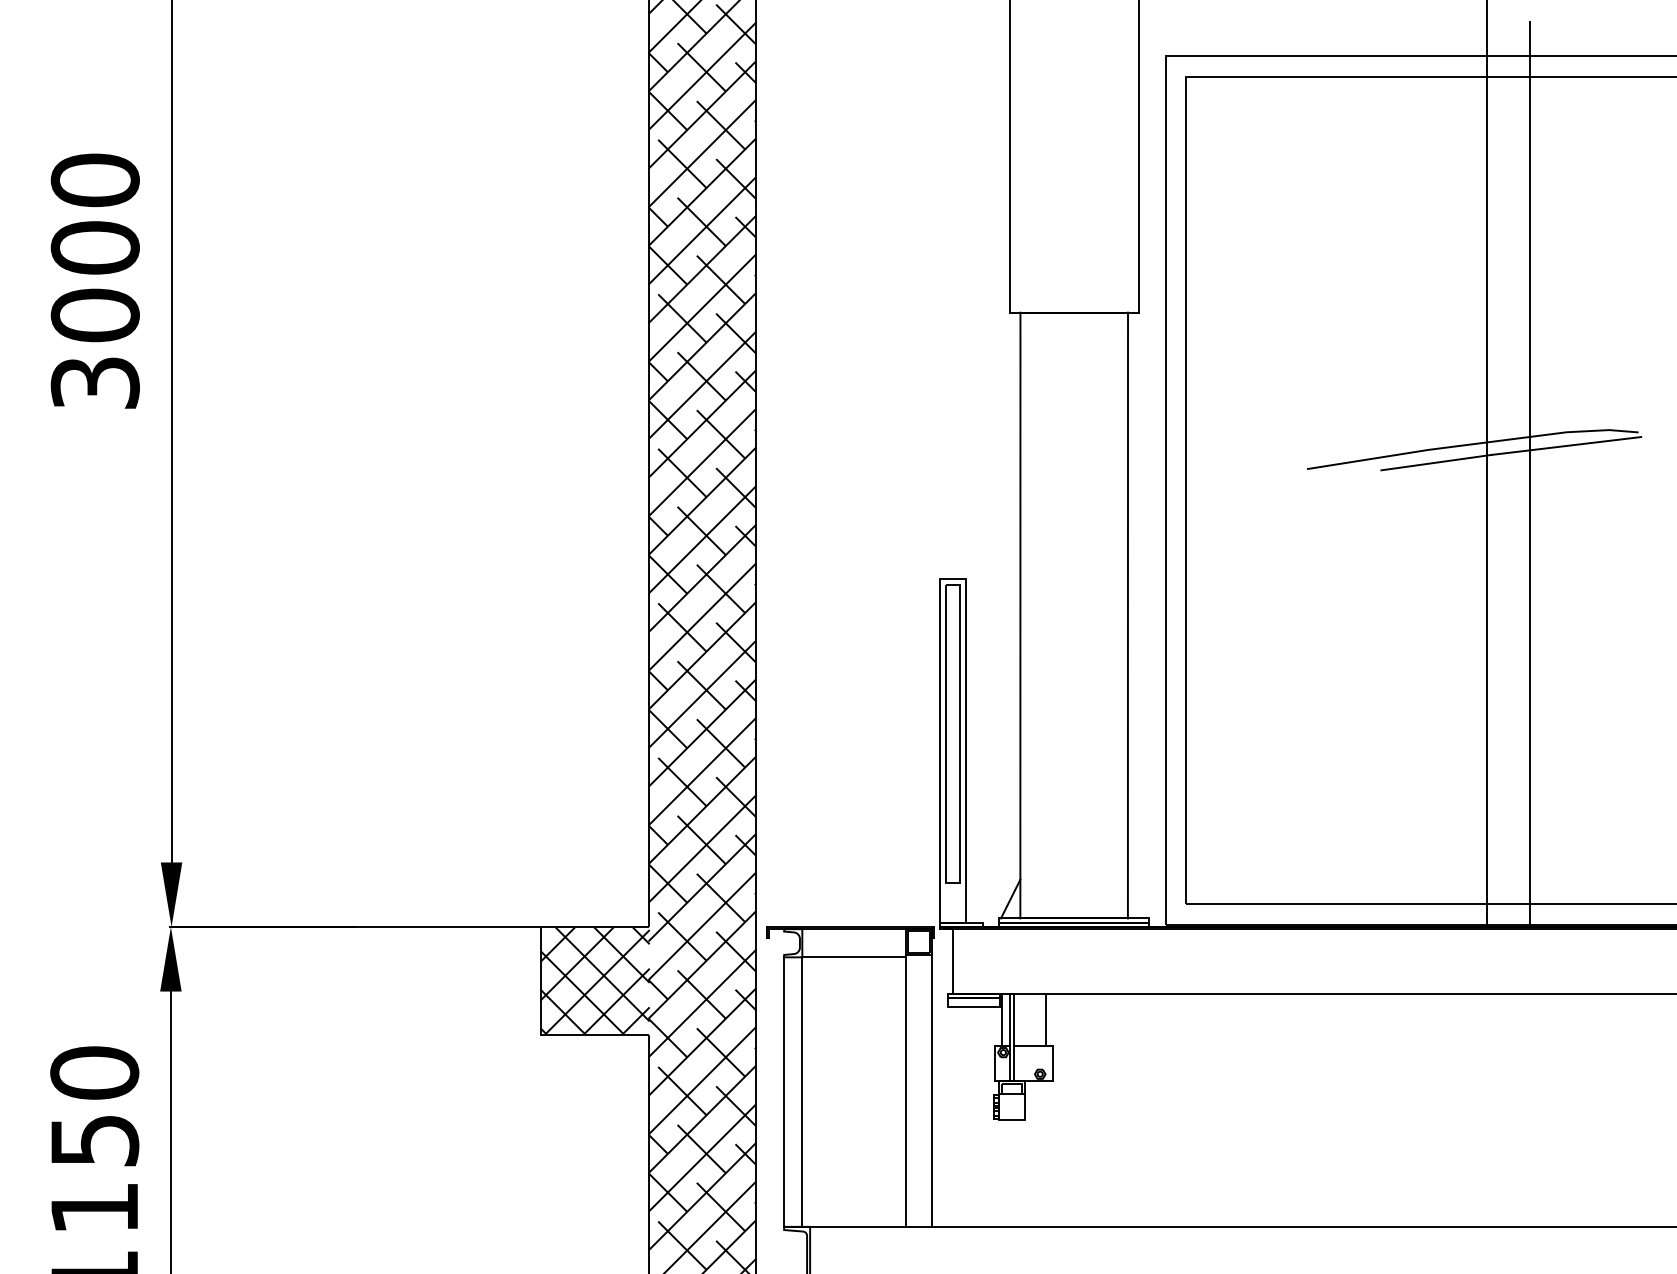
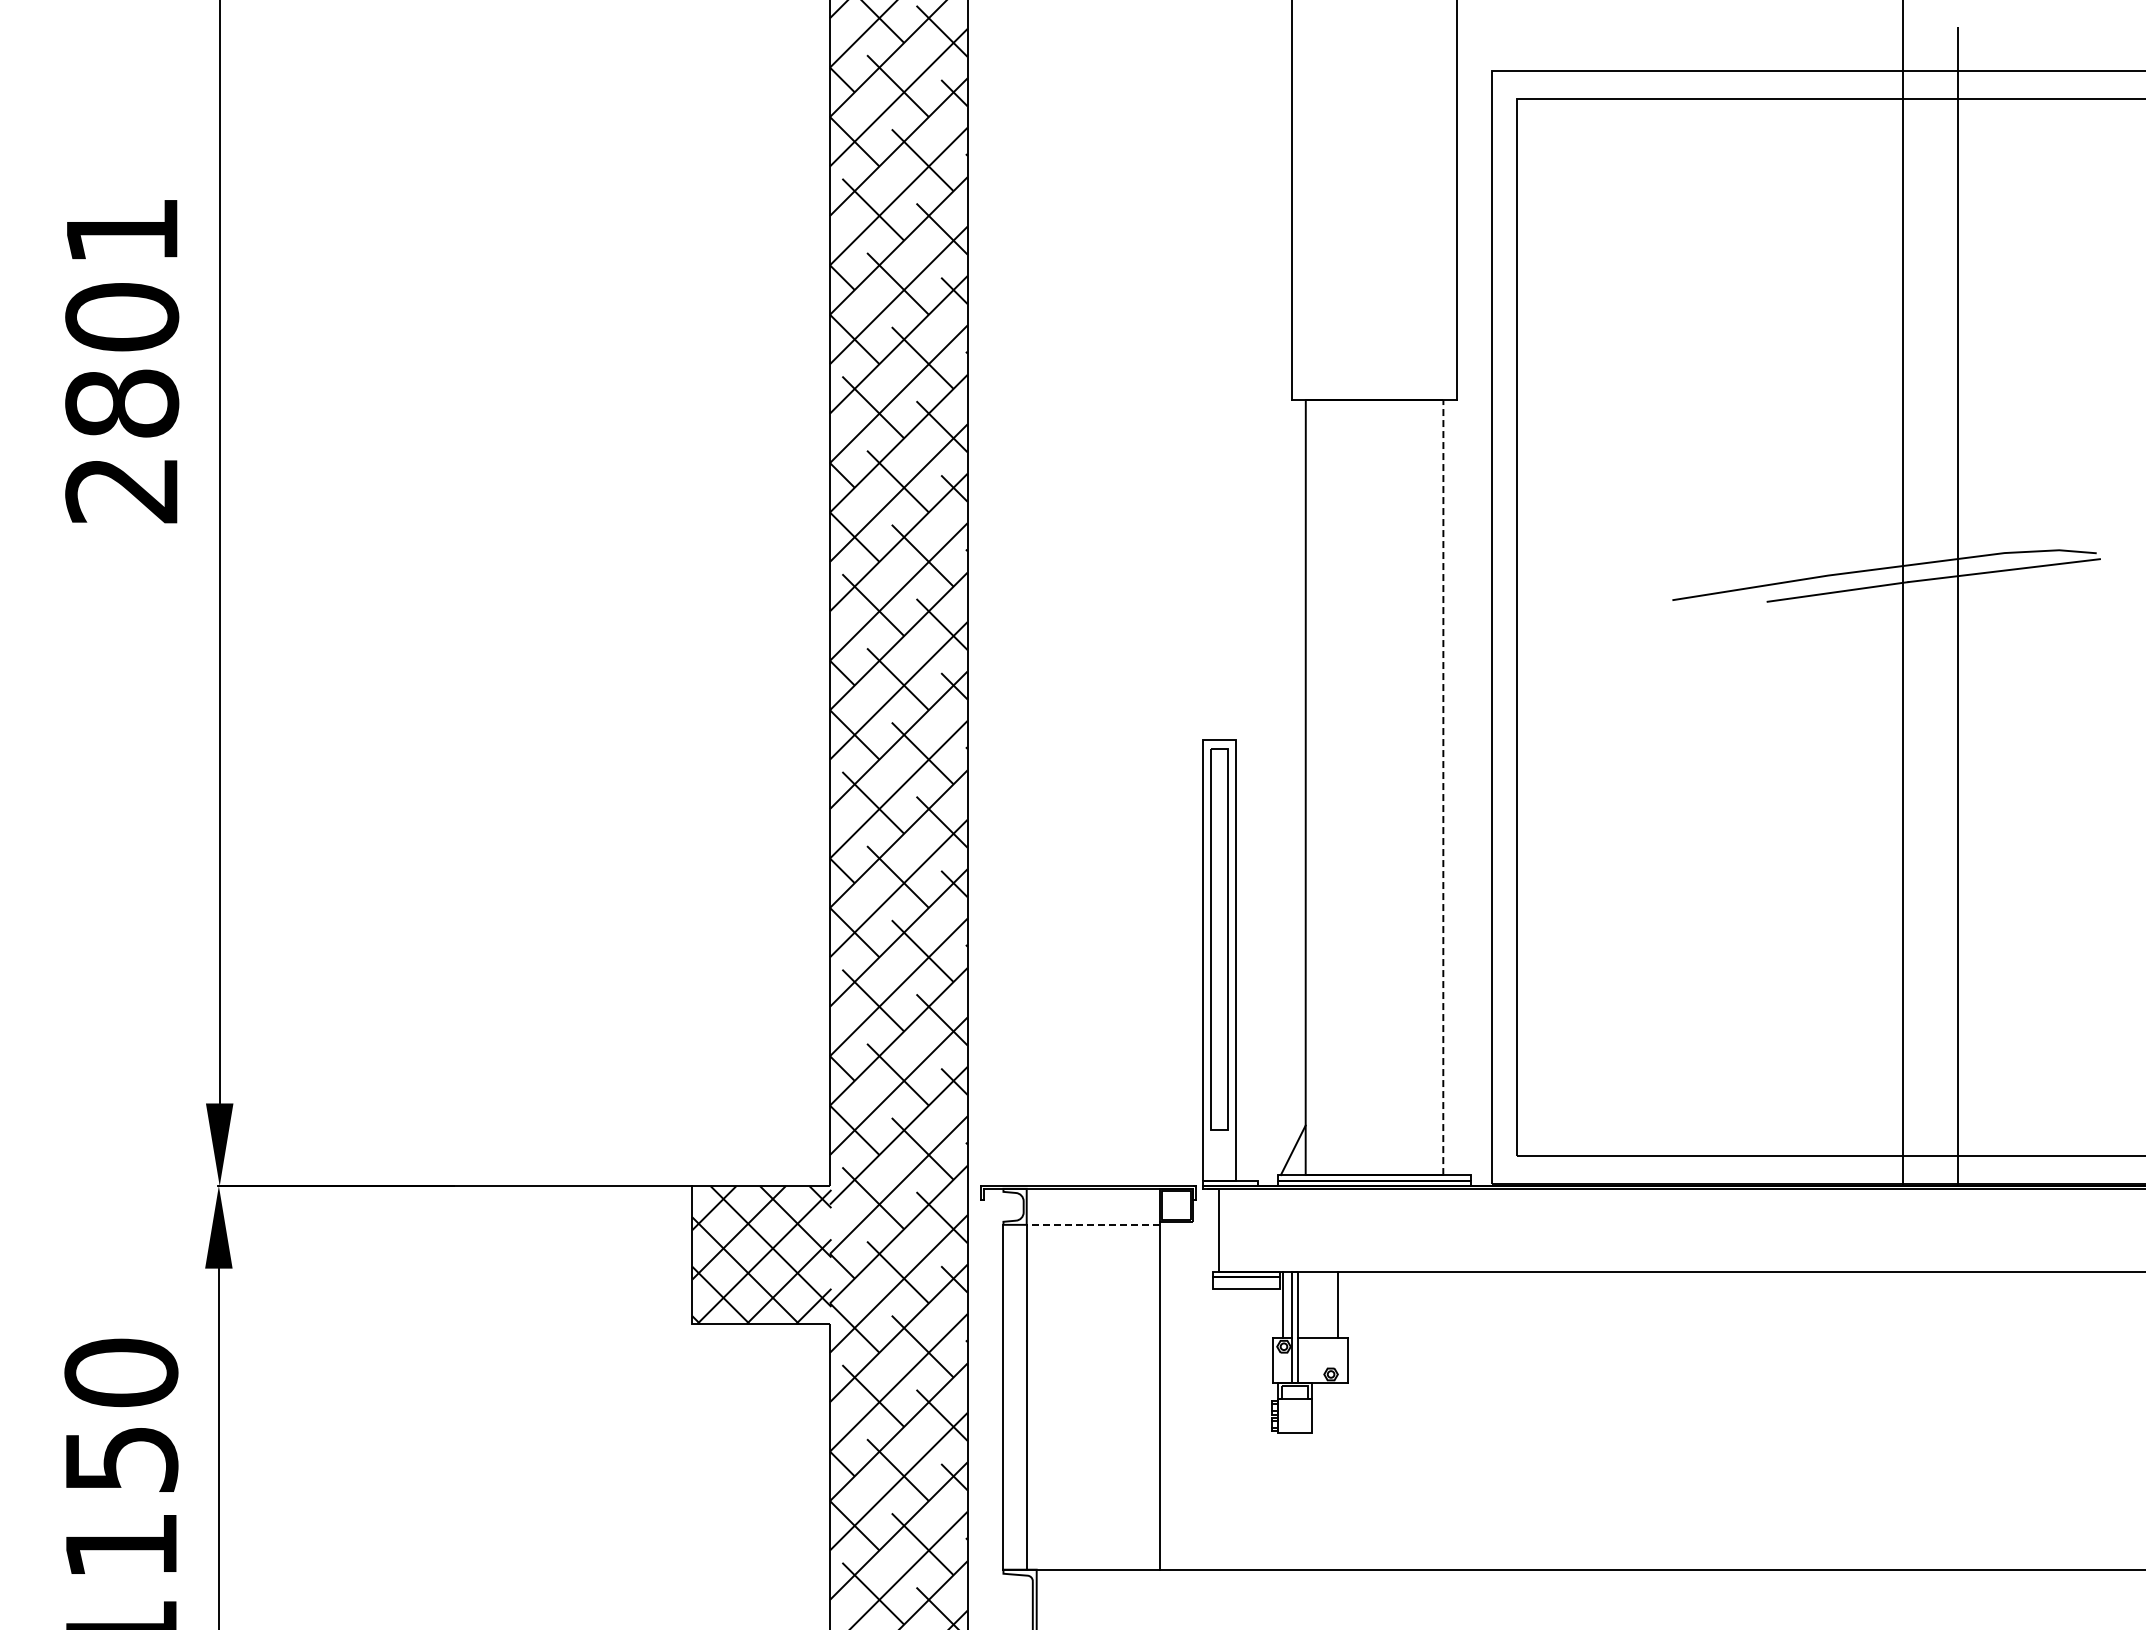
text: (95, 280) -> (122, 359), 3000 -> 2801
line: (1128, 615) -> (1443, 787), solid -> dashed
line: (853, 957) -> (1092, 1224), solid -> dashed
line: (931, 1090) -> (1192, 1395), removed

